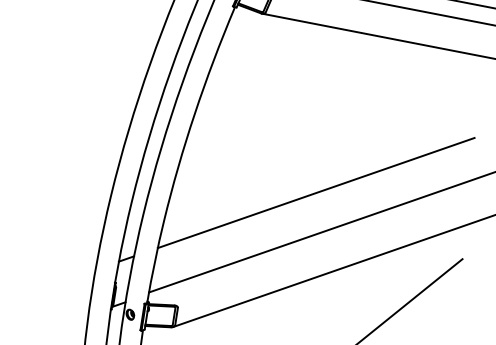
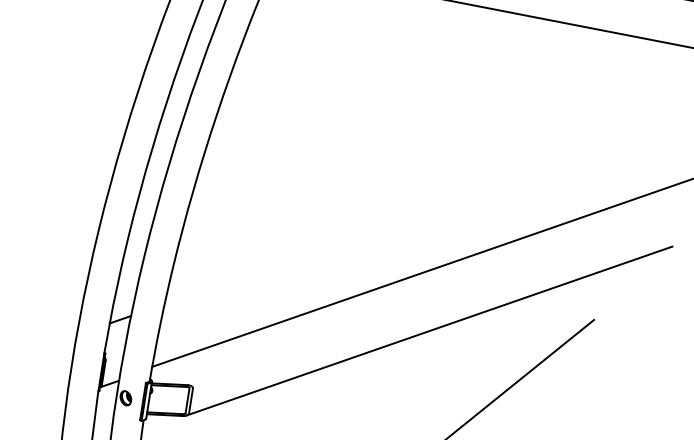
line: (315, 192) -> (386, 225), removed

